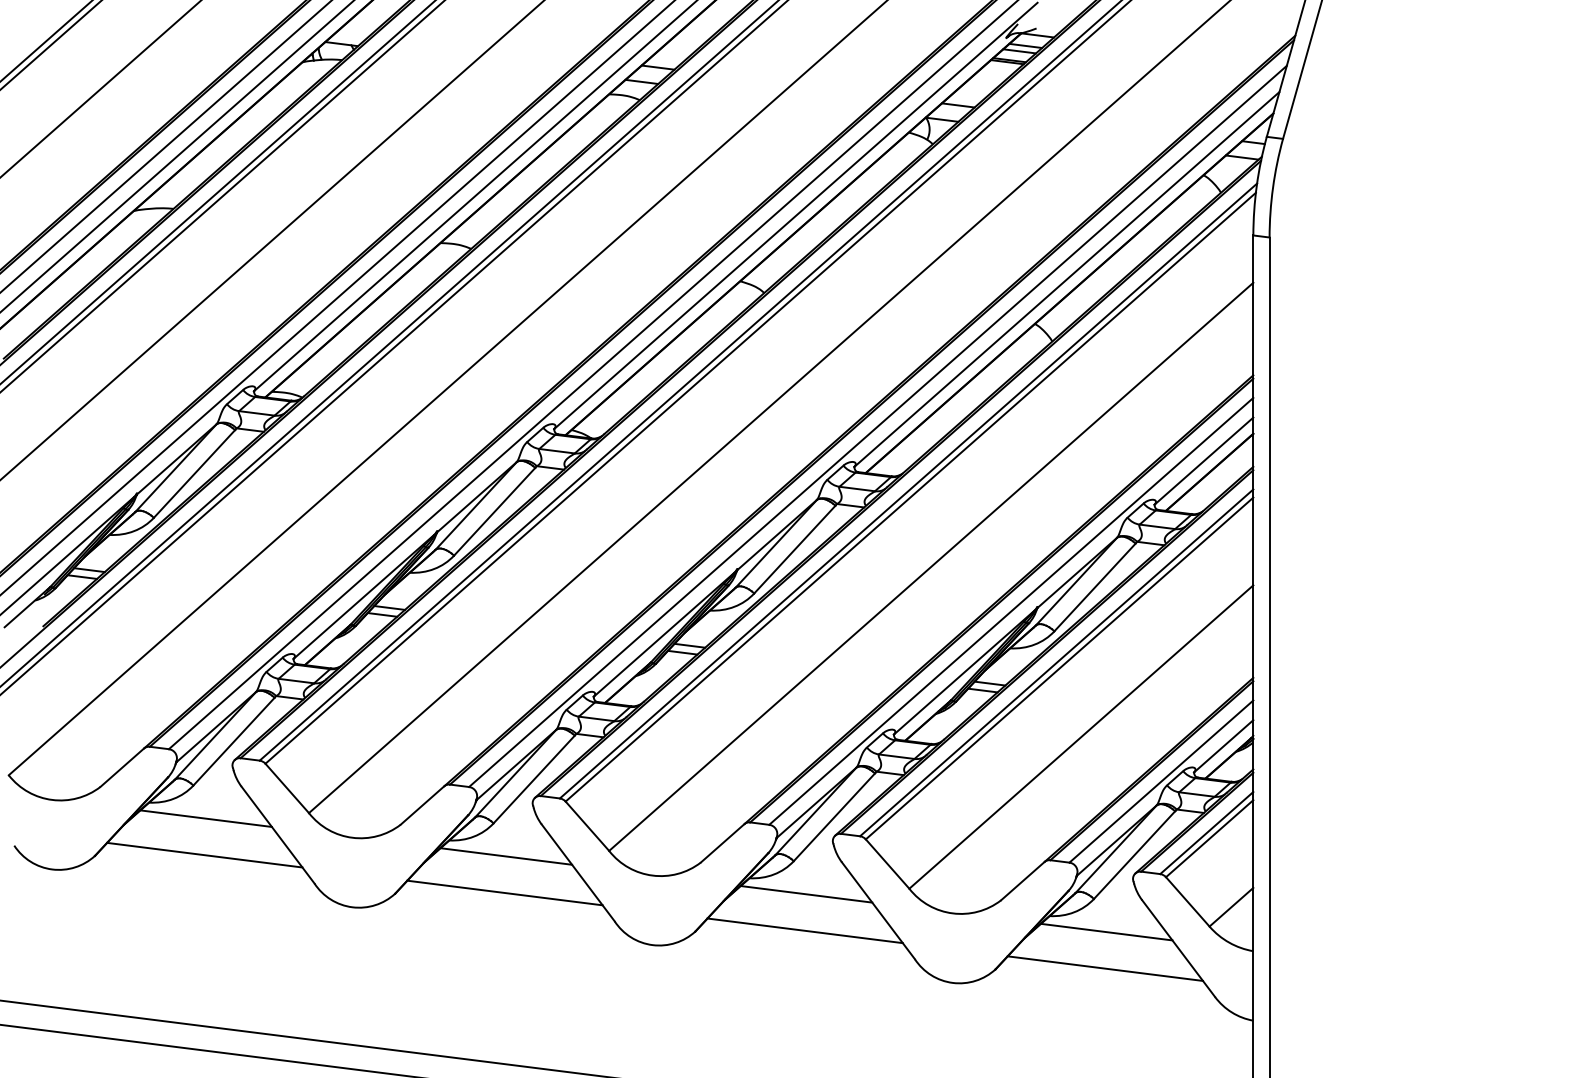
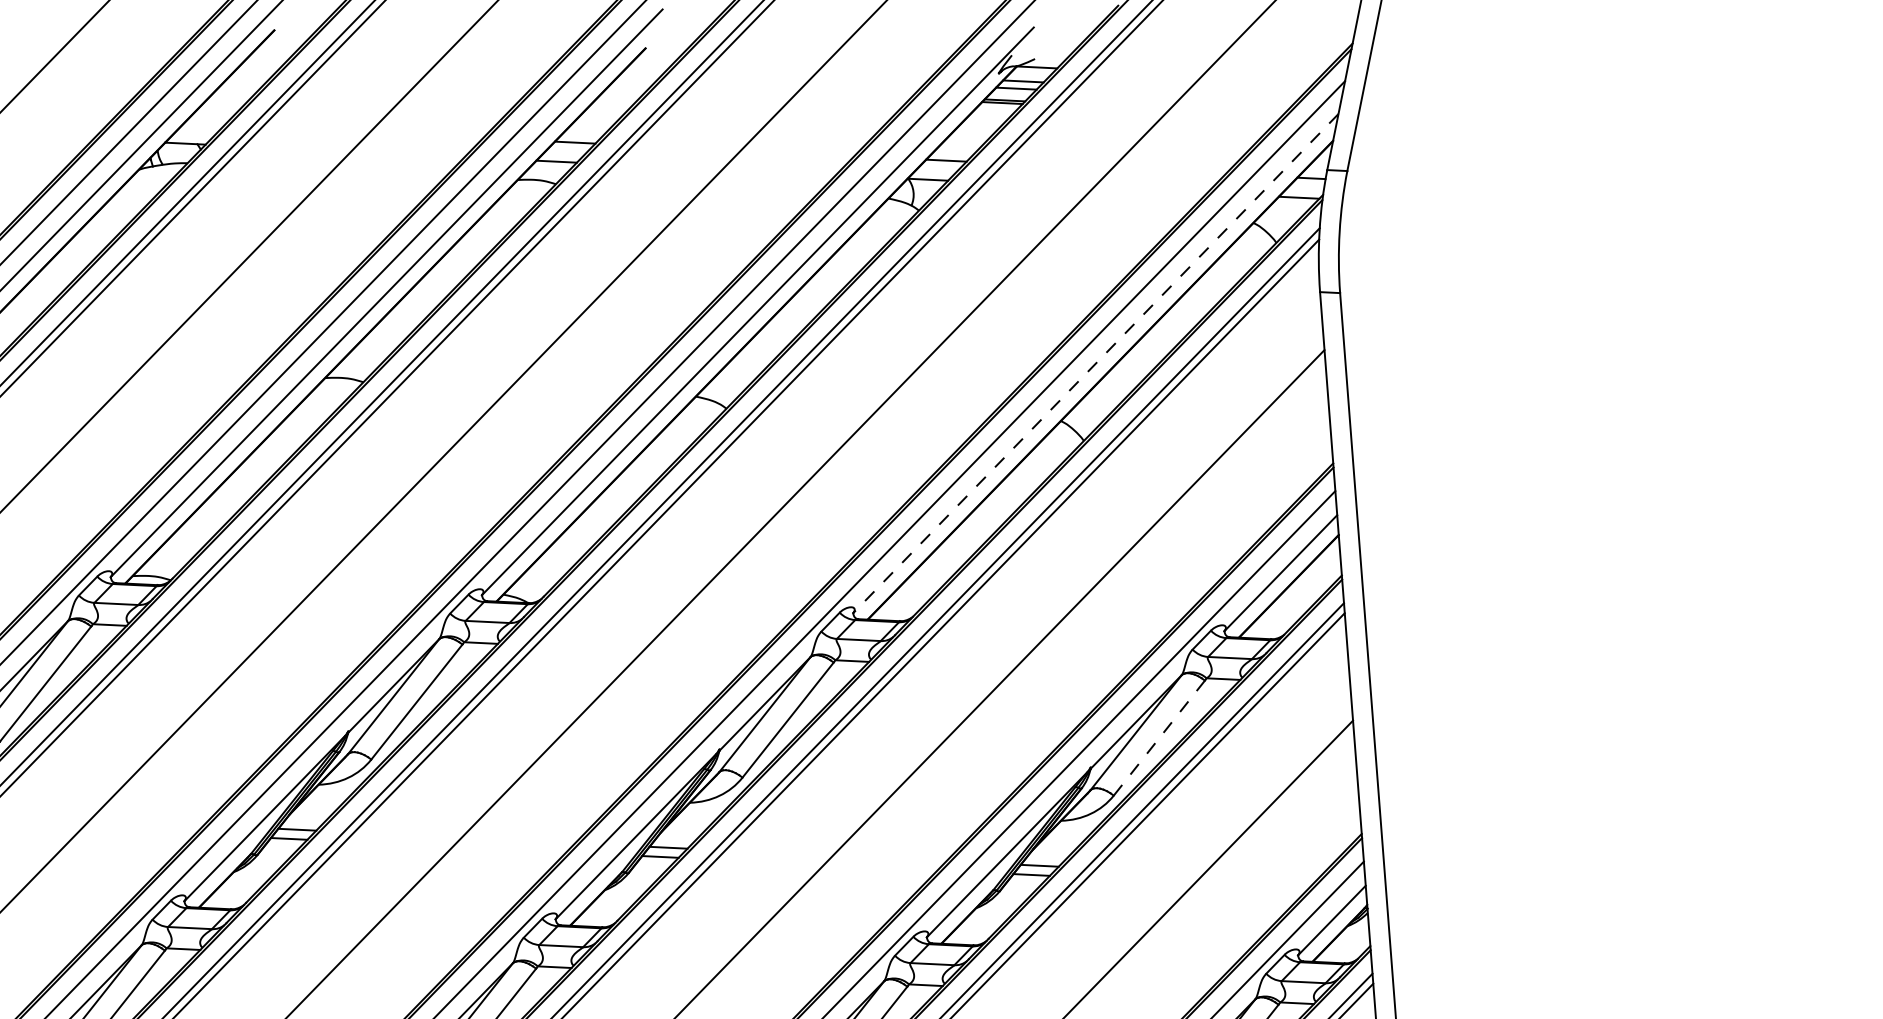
line: (1066, 279) -> (1095, 363), solid -> dashed
line: (1095, 587) -> (1159, 738), solid -> dashed

